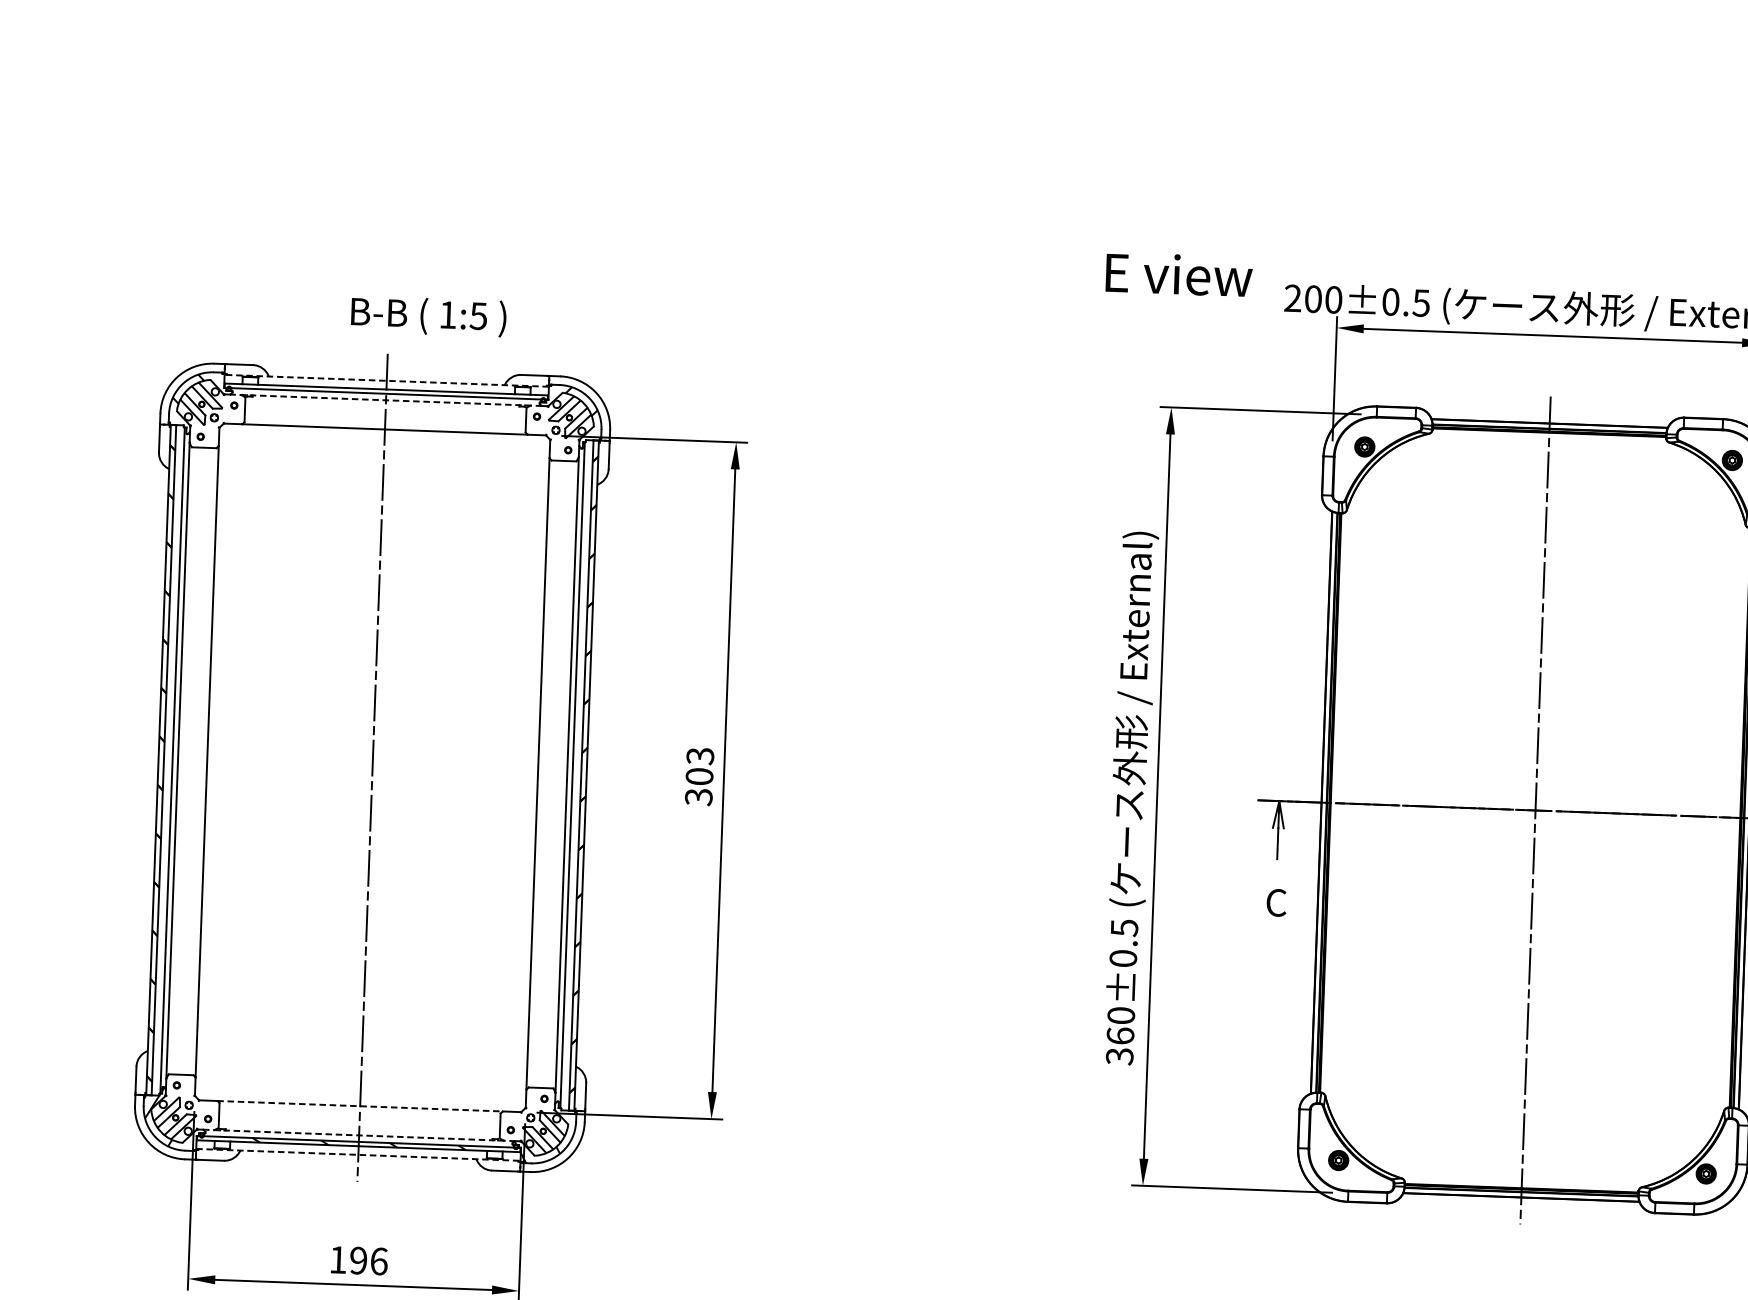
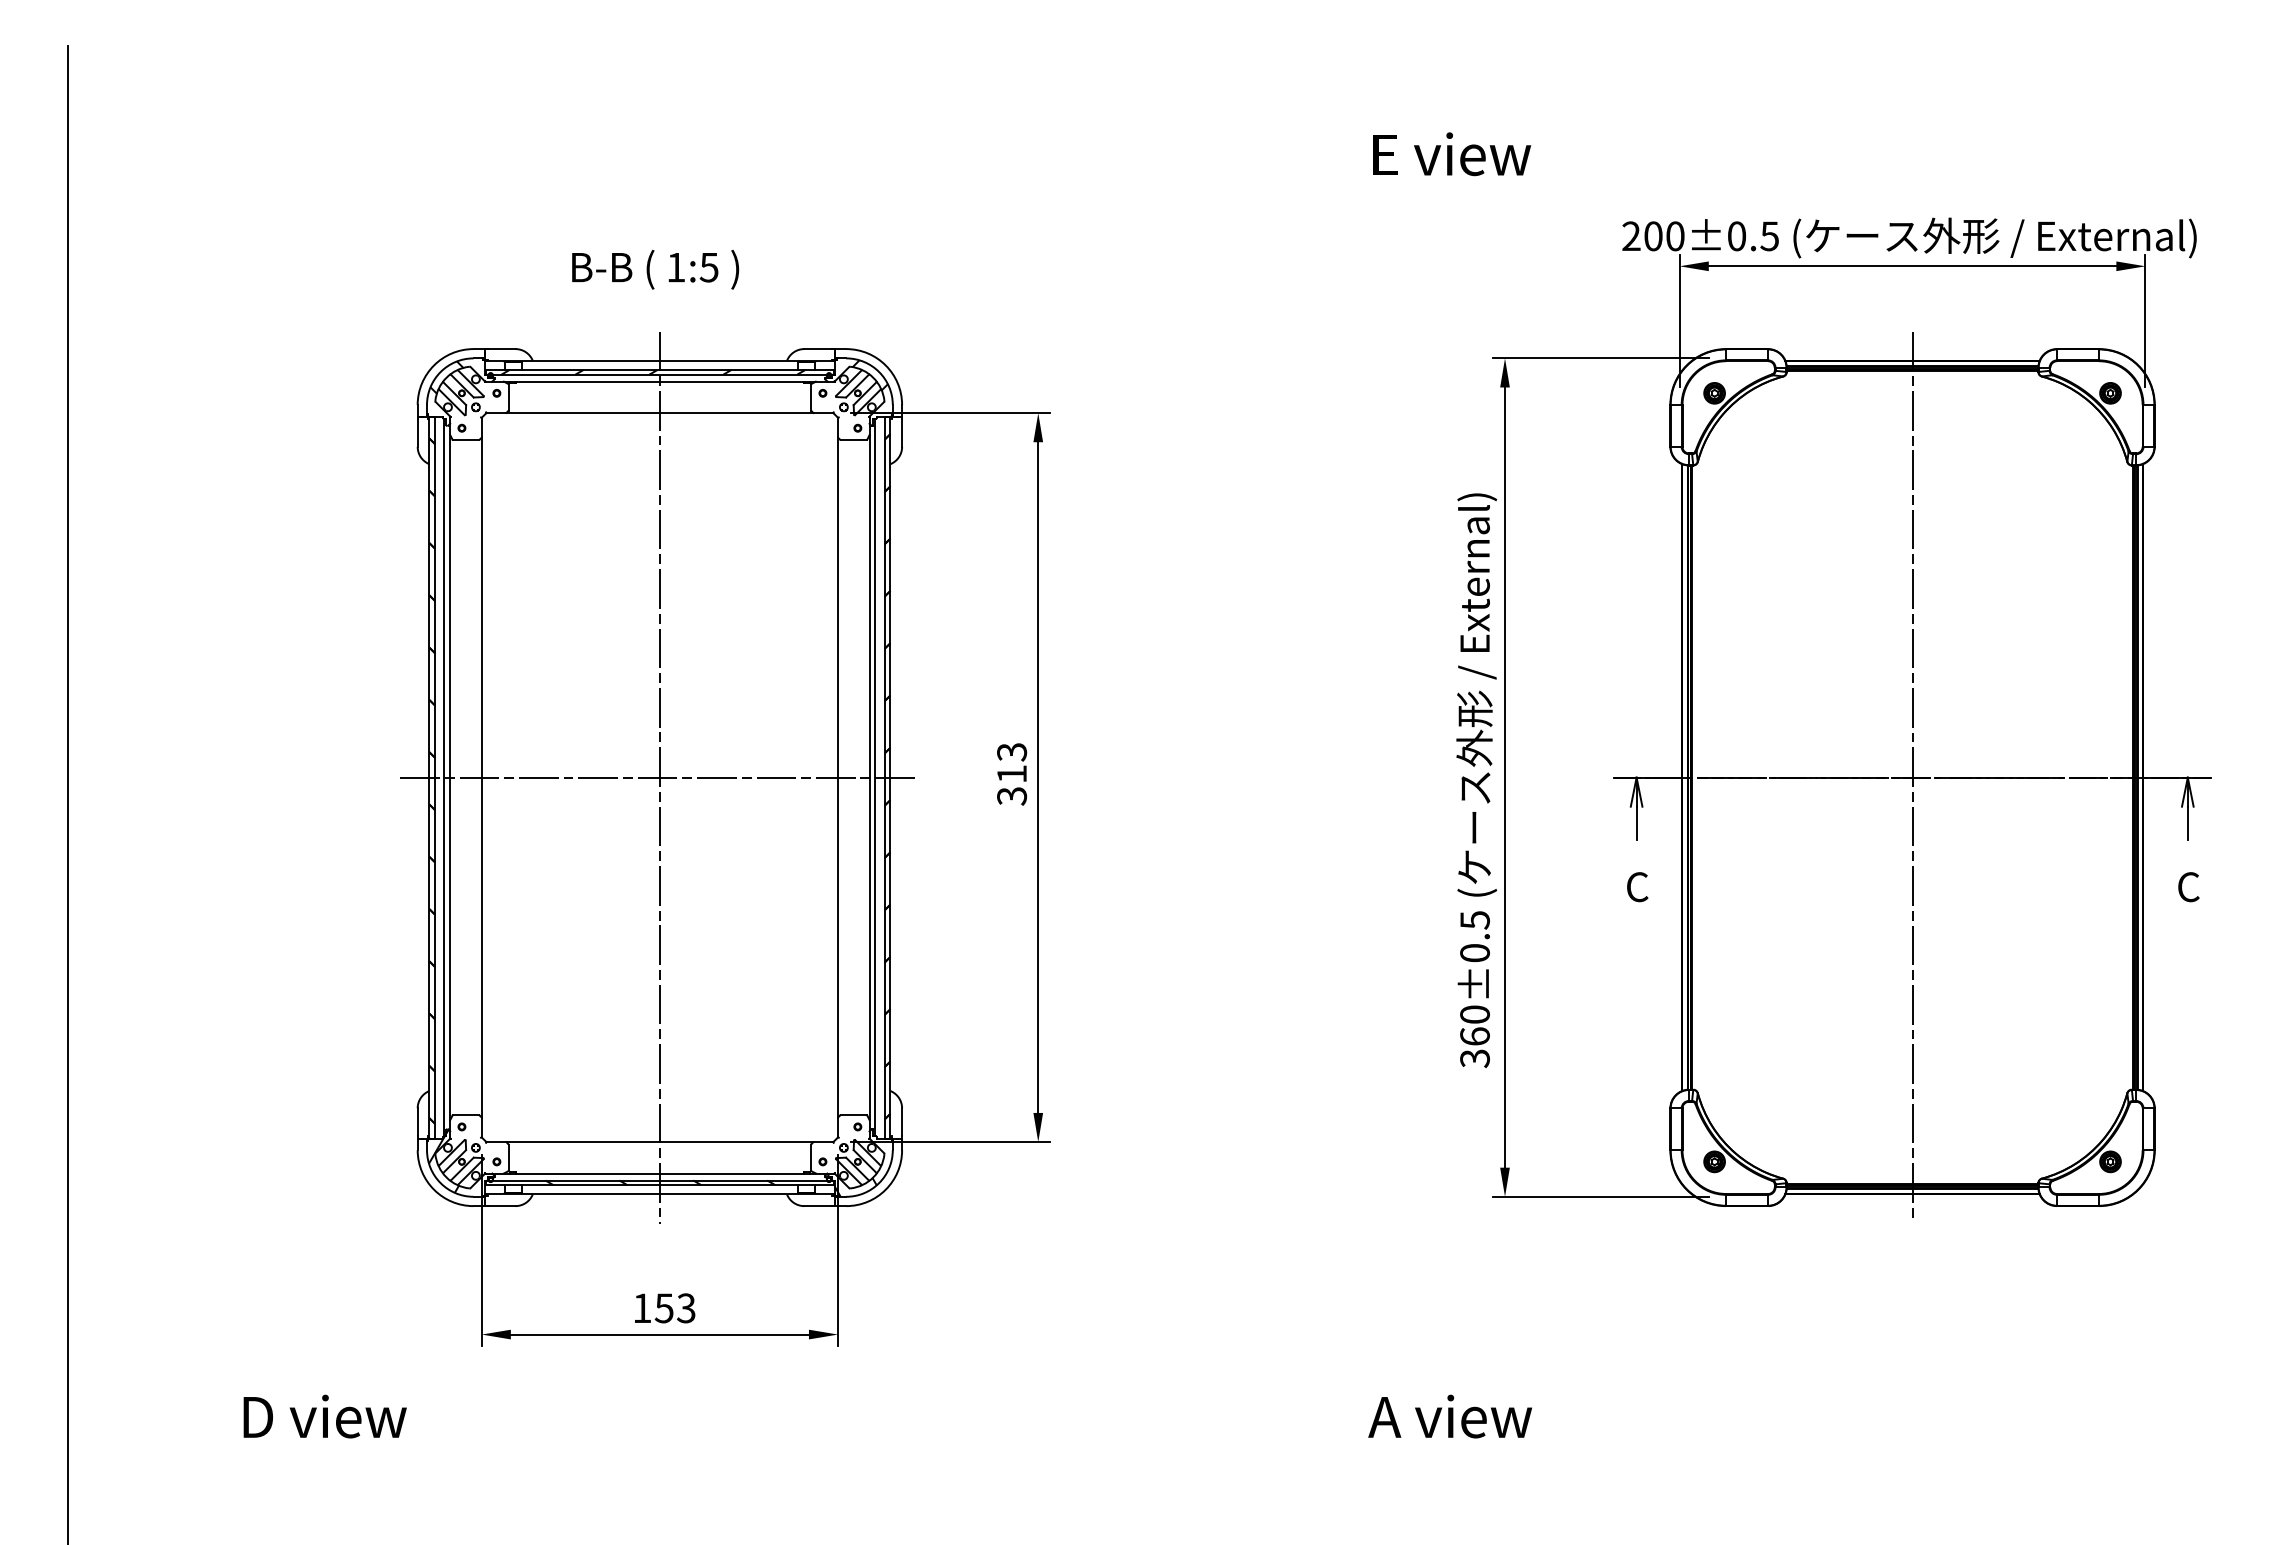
text: (1179, 274) -> (1452, 154), moved
text: (428, 316) -> (655, 269), moved
line: (386, 380) -> (659, 360), dashed -> solid
hatch: (380, 391) -> (653, 372), added
line: (385, 400) -> (659, 381), dashed -> solid
line: (372, 767) -> (659, 777), added
text: (700, 776) -> (1012, 774), 303 -> 313
line: (359, 1106) -> (659, 1142), dashed -> solid
line: (359, 1135) -> (660, 1173), dashed -> solid
line: (358, 1154) -> (659, 1194), dashed -> solid
text: (368, 1261) -> (674, 1308), 196 -> 153

